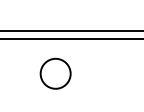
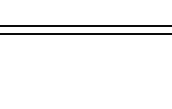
circle: (55, 74) -> (66, 67), removed

